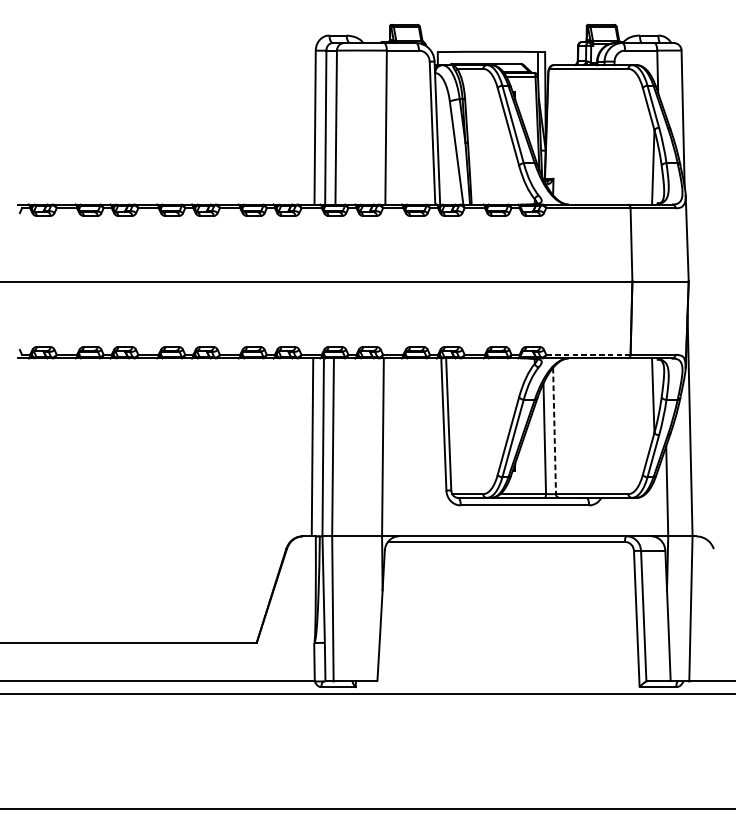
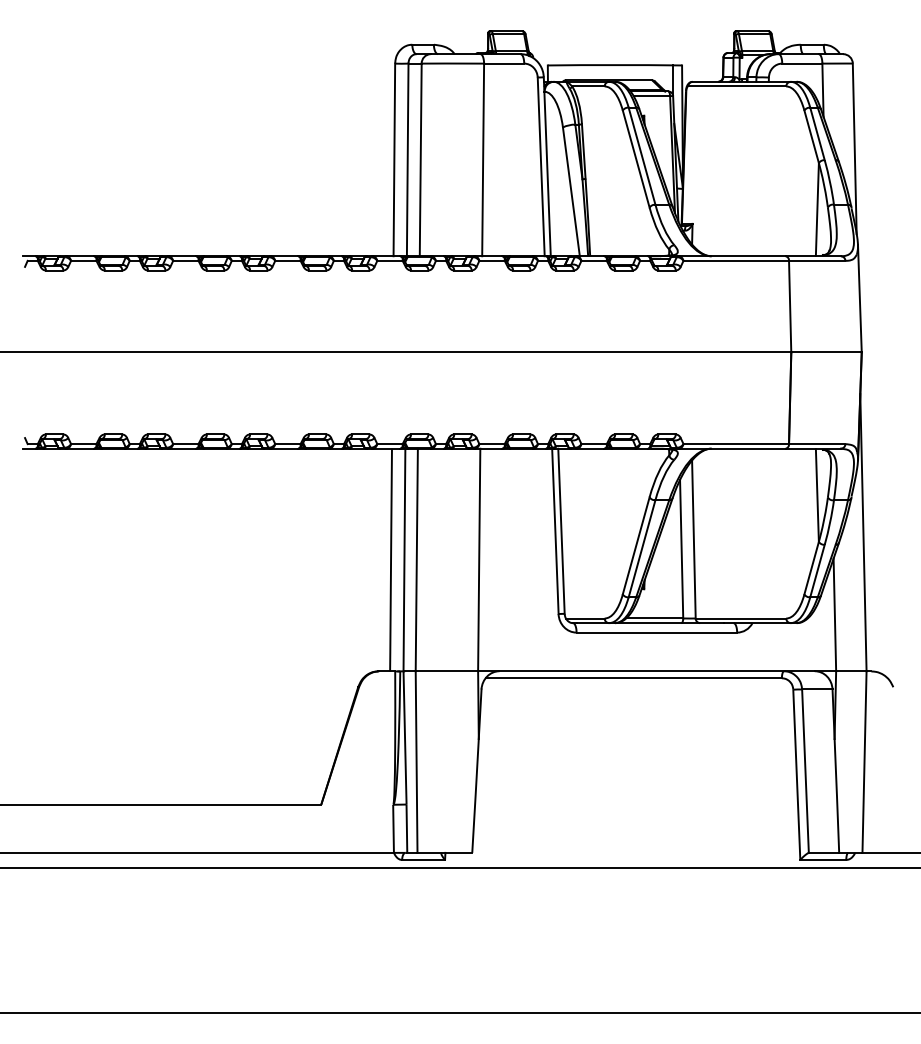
line: (588, 355) -> (736, 444), dashed -> solid
line: (554, 431) -> (693, 540), dashed -> solid

